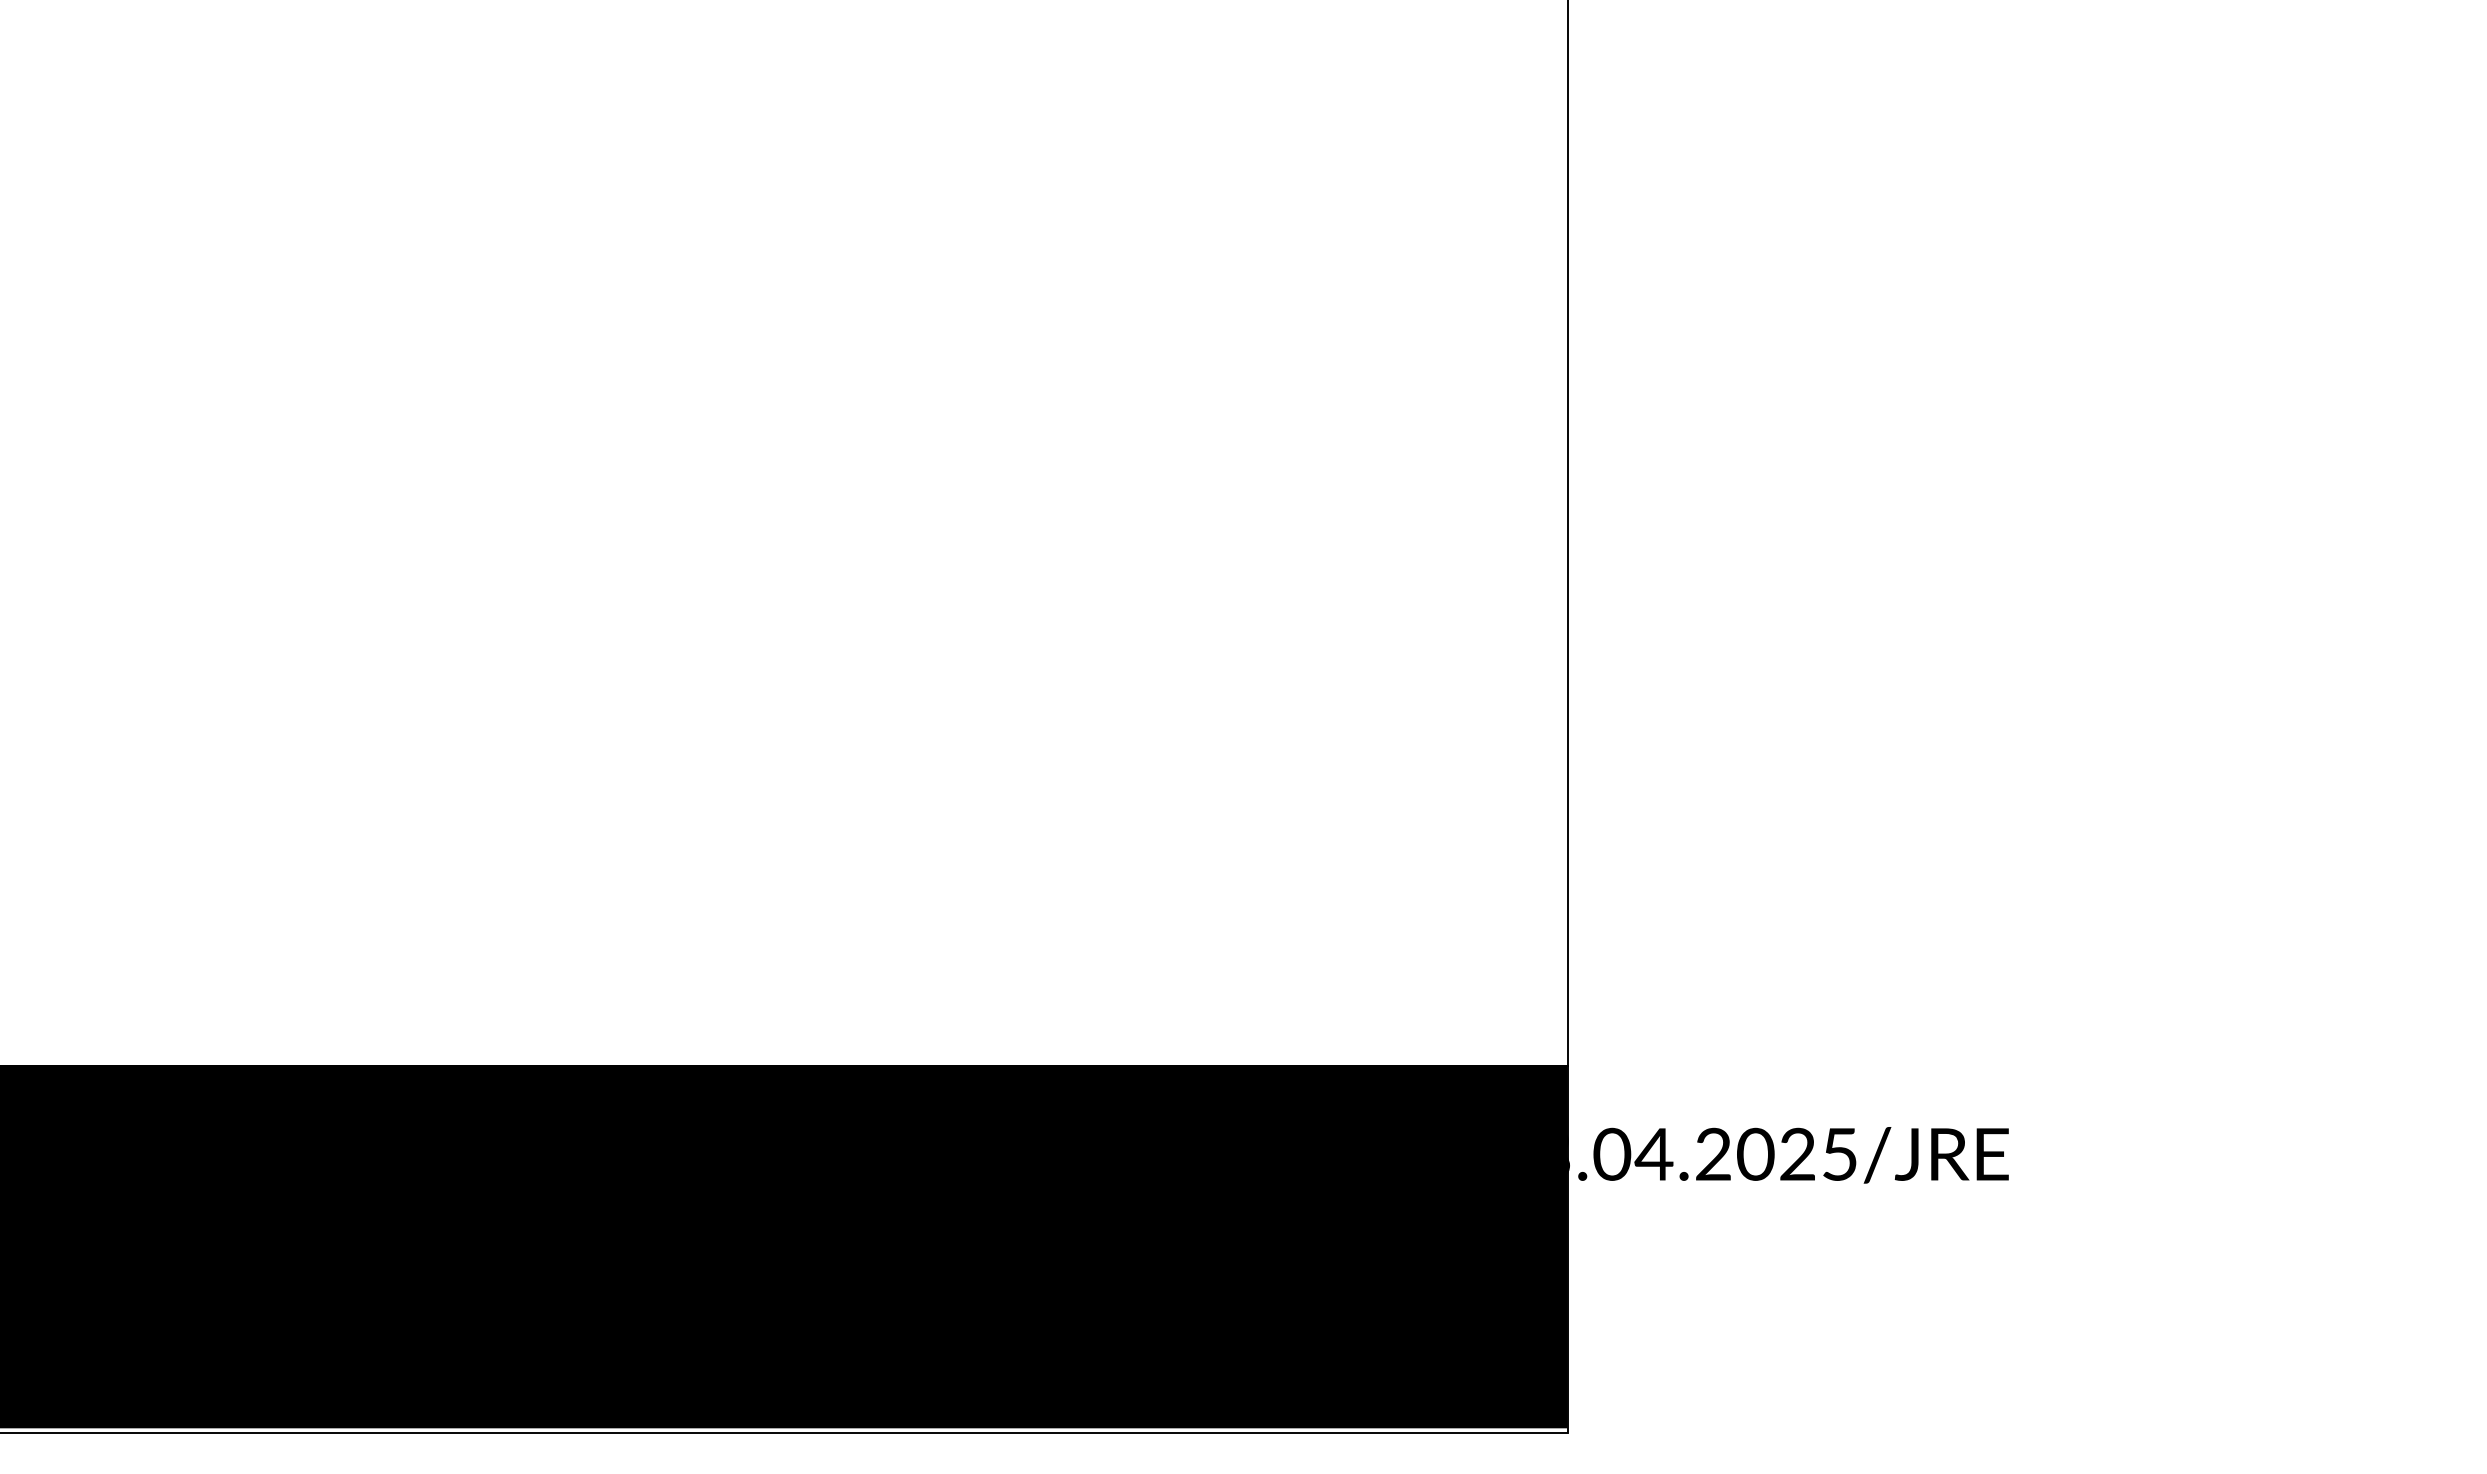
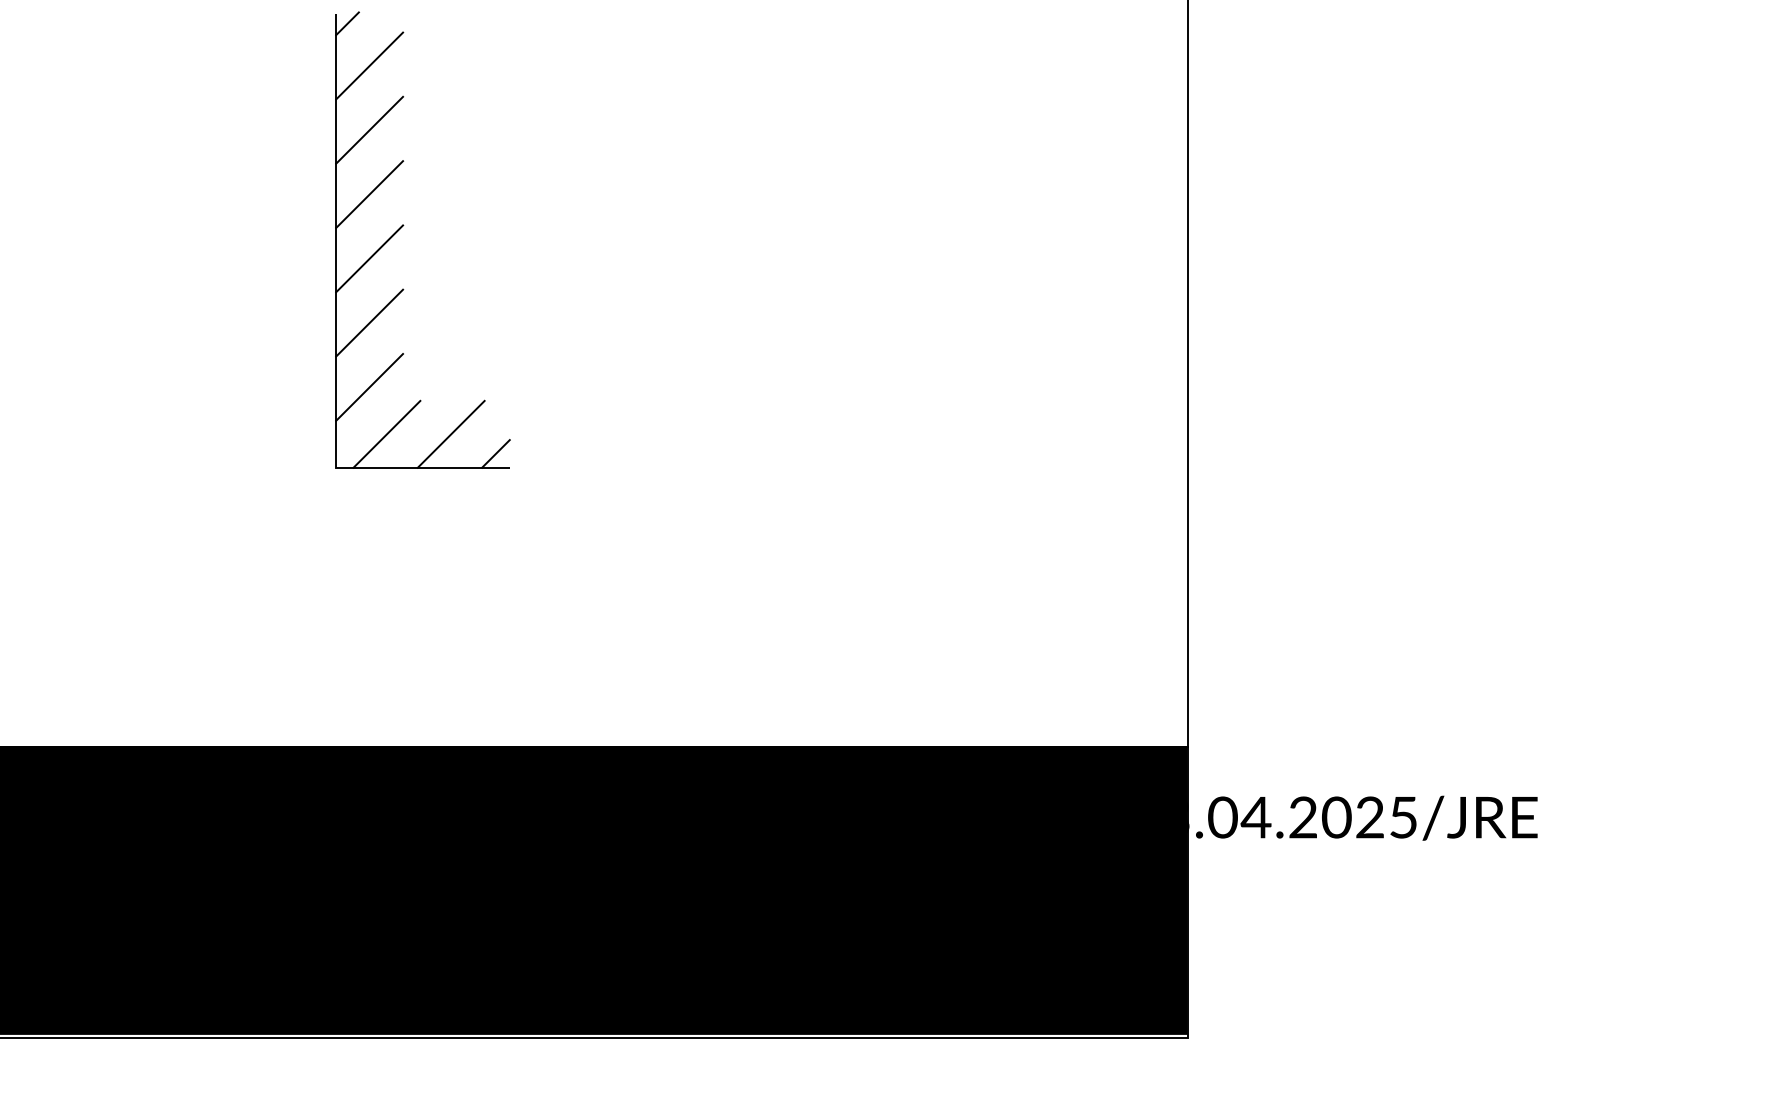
part: (580, 408) -> (404, 225), added

